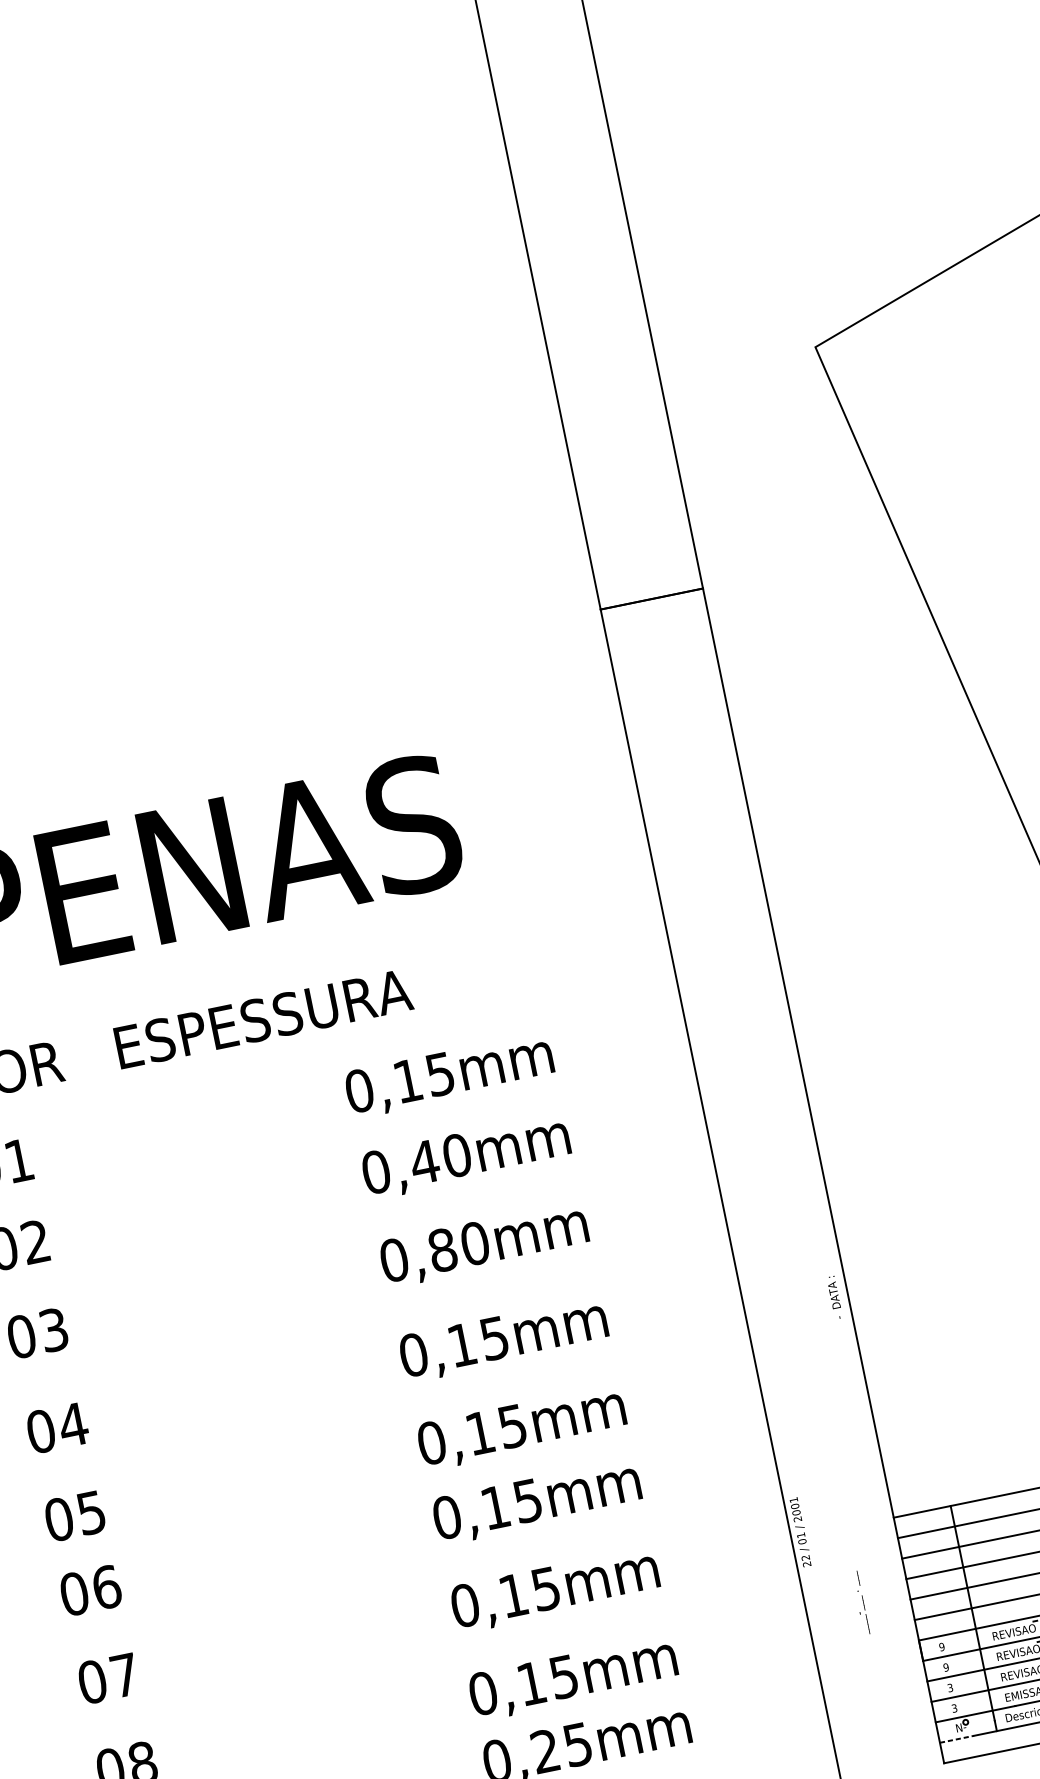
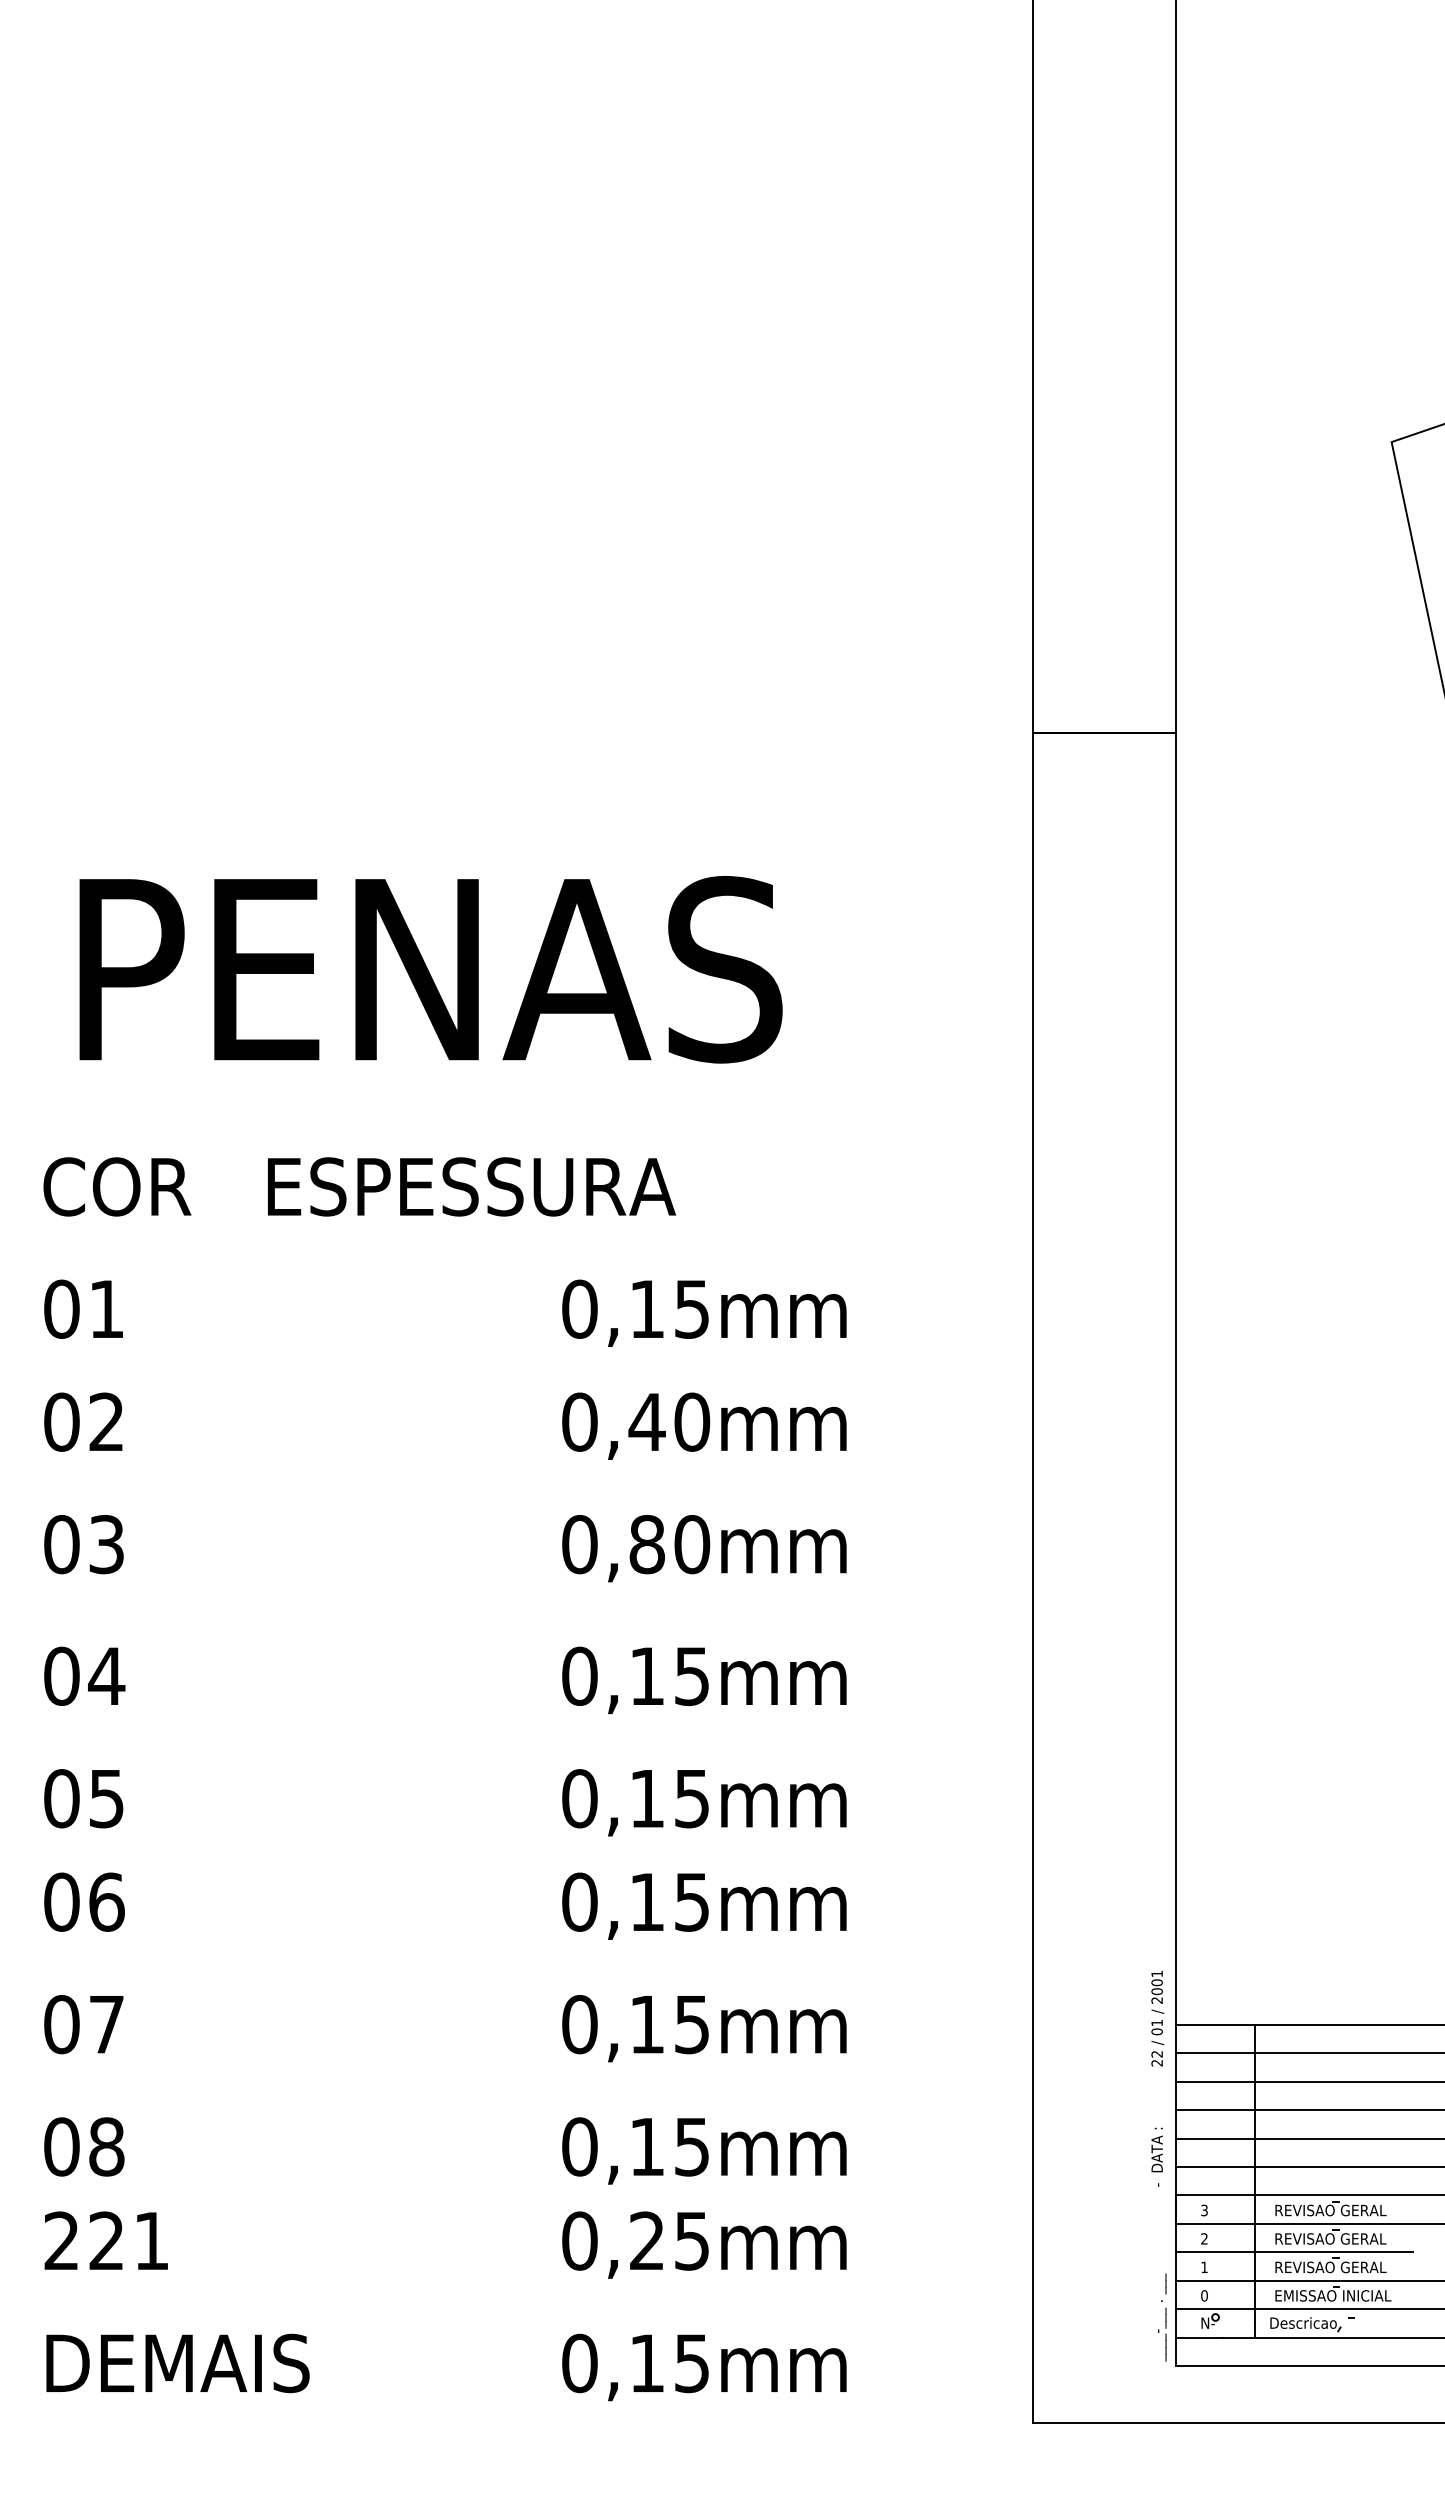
text: (834, 1297) -> (1156, 2156), moved
text: (800, 1532) -> (1157, 2018), moved
text: (860, 1602) -> (1162, 2317), moved
text: (941, 1647) -> (1204, 2210), 9 -> 3
text: (946, 1667) -> (1204, 2238), 9 -> 2
text: (950, 1688) -> (1204, 2267), 3 -> 1
text: (954, 1708) -> (1204, 2295), 3 -> 0
line: (957, 1739) -> (1199, 2337), dashed -> solid

